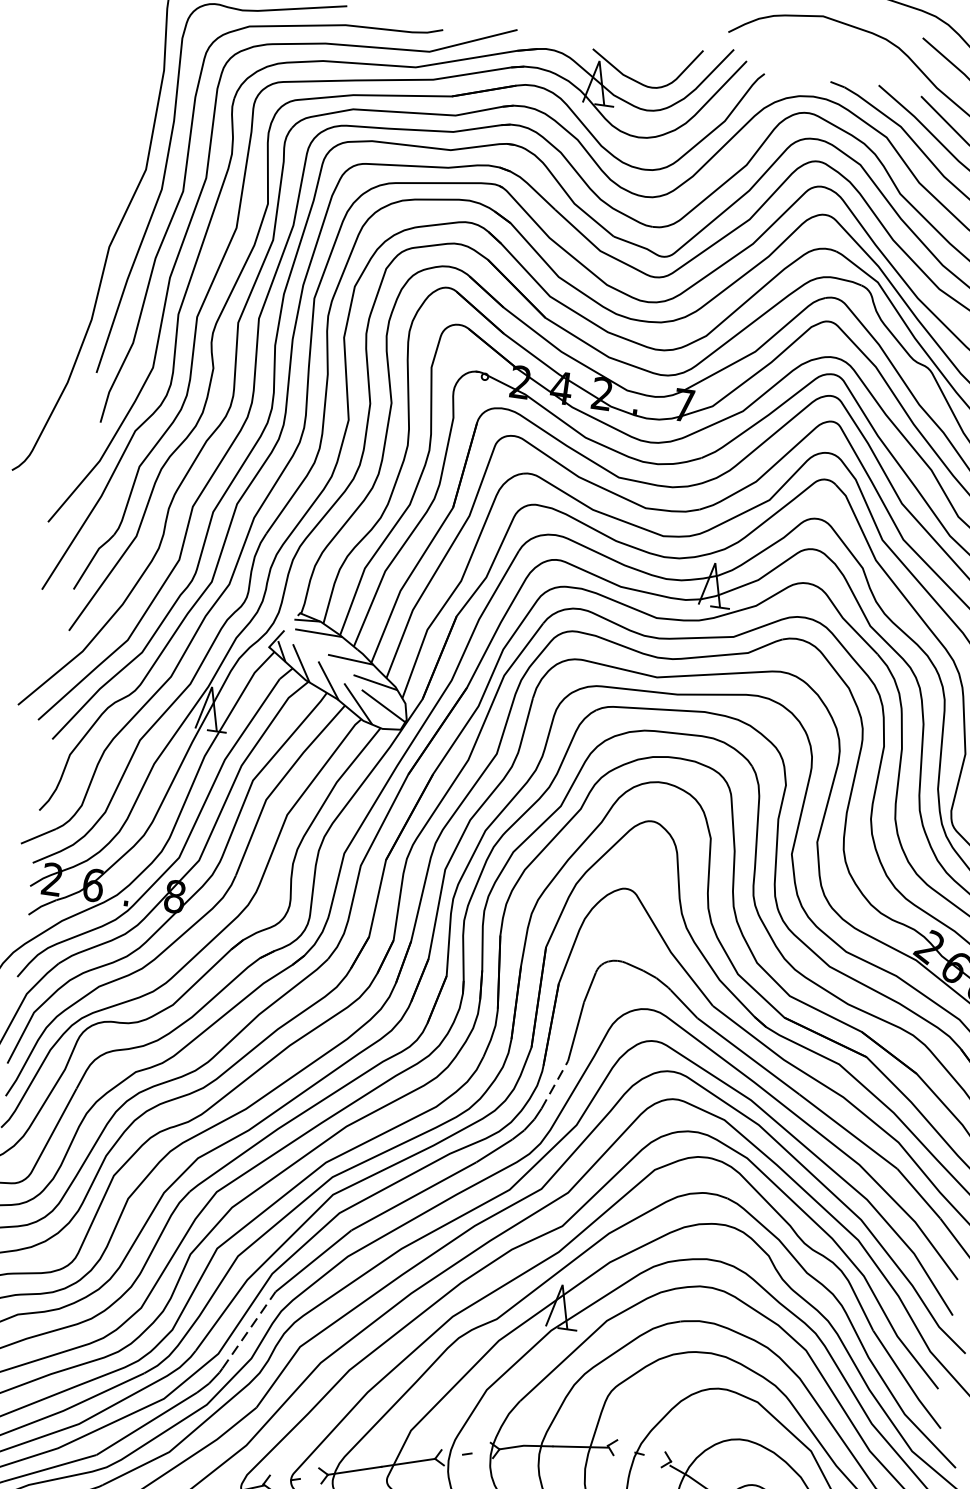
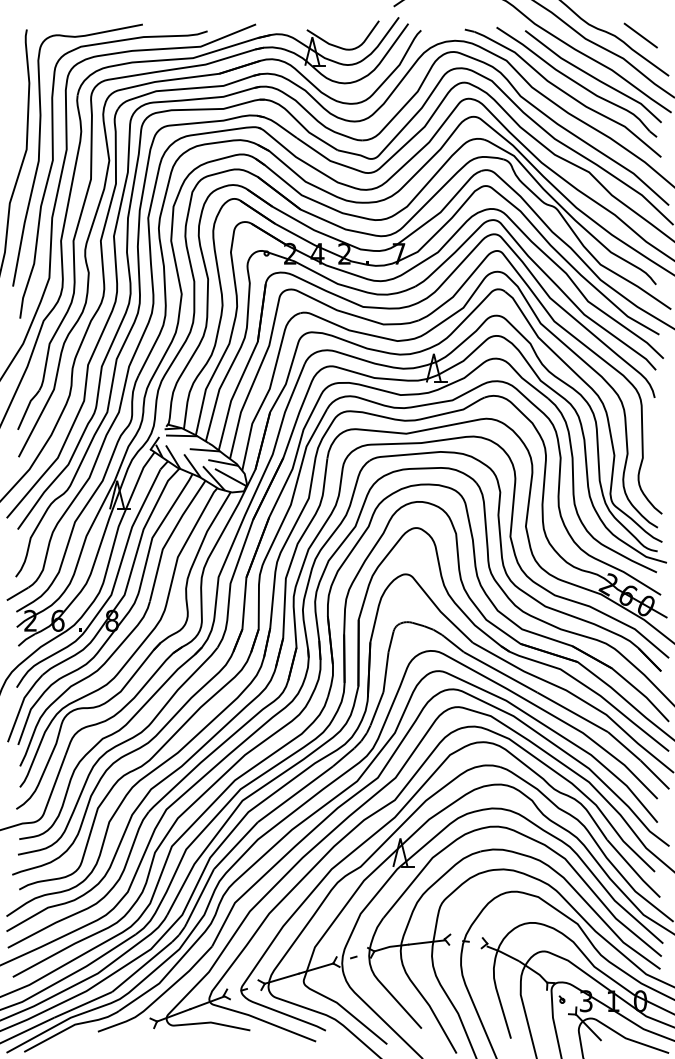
line: (555, 1084) -> (377, 708), dashed -> solid
line: (249, 1329) -> (200, 896), dashed -> solid

